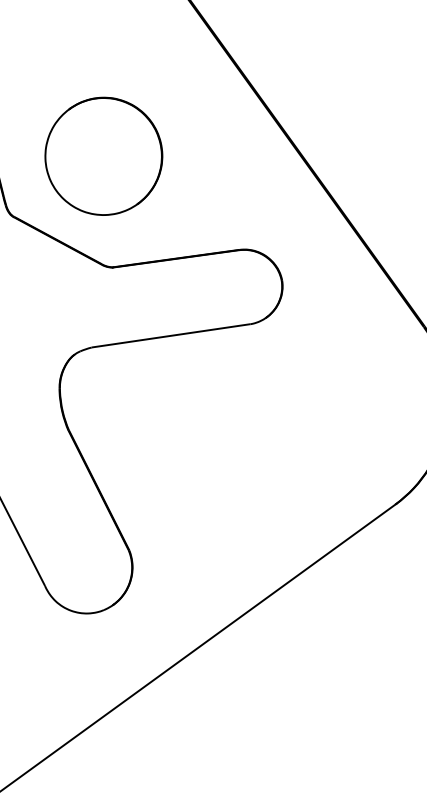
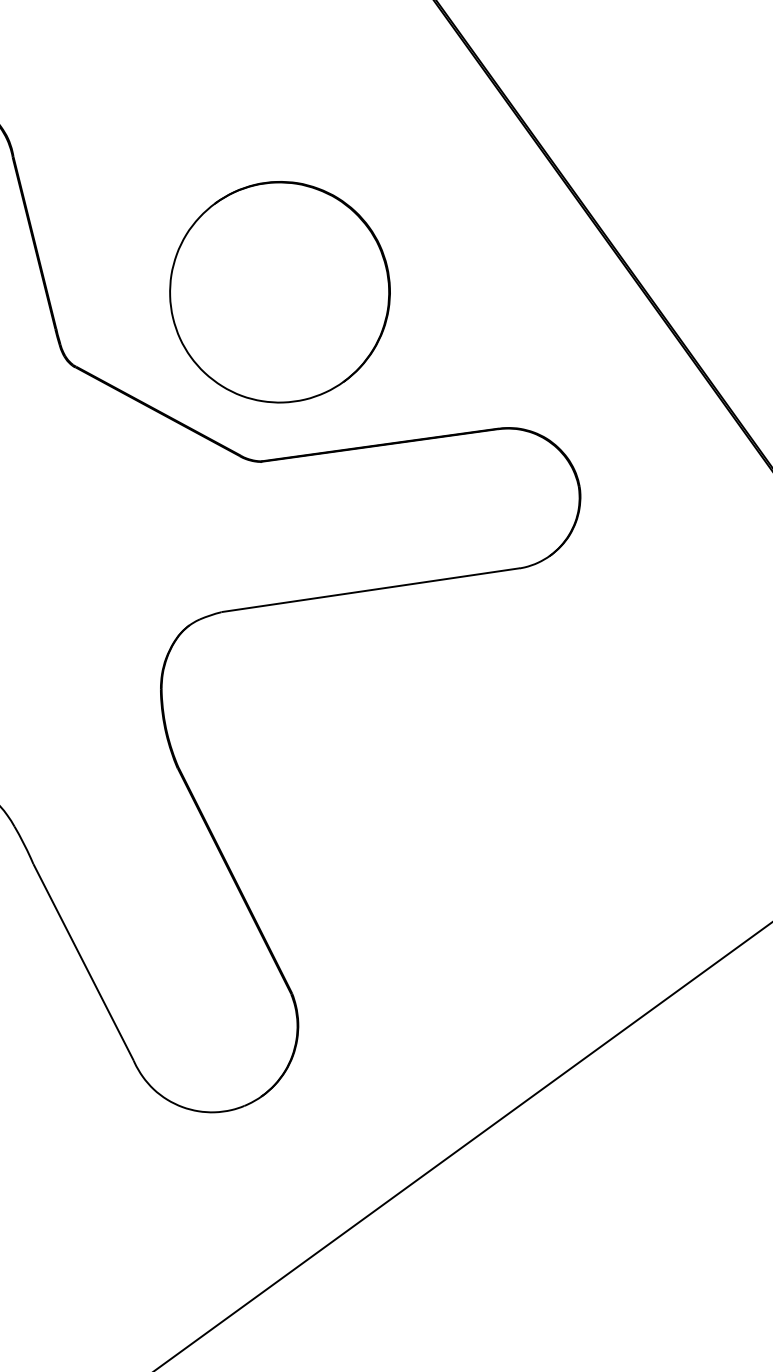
part: (103, 155) -> (279, 290), moved

